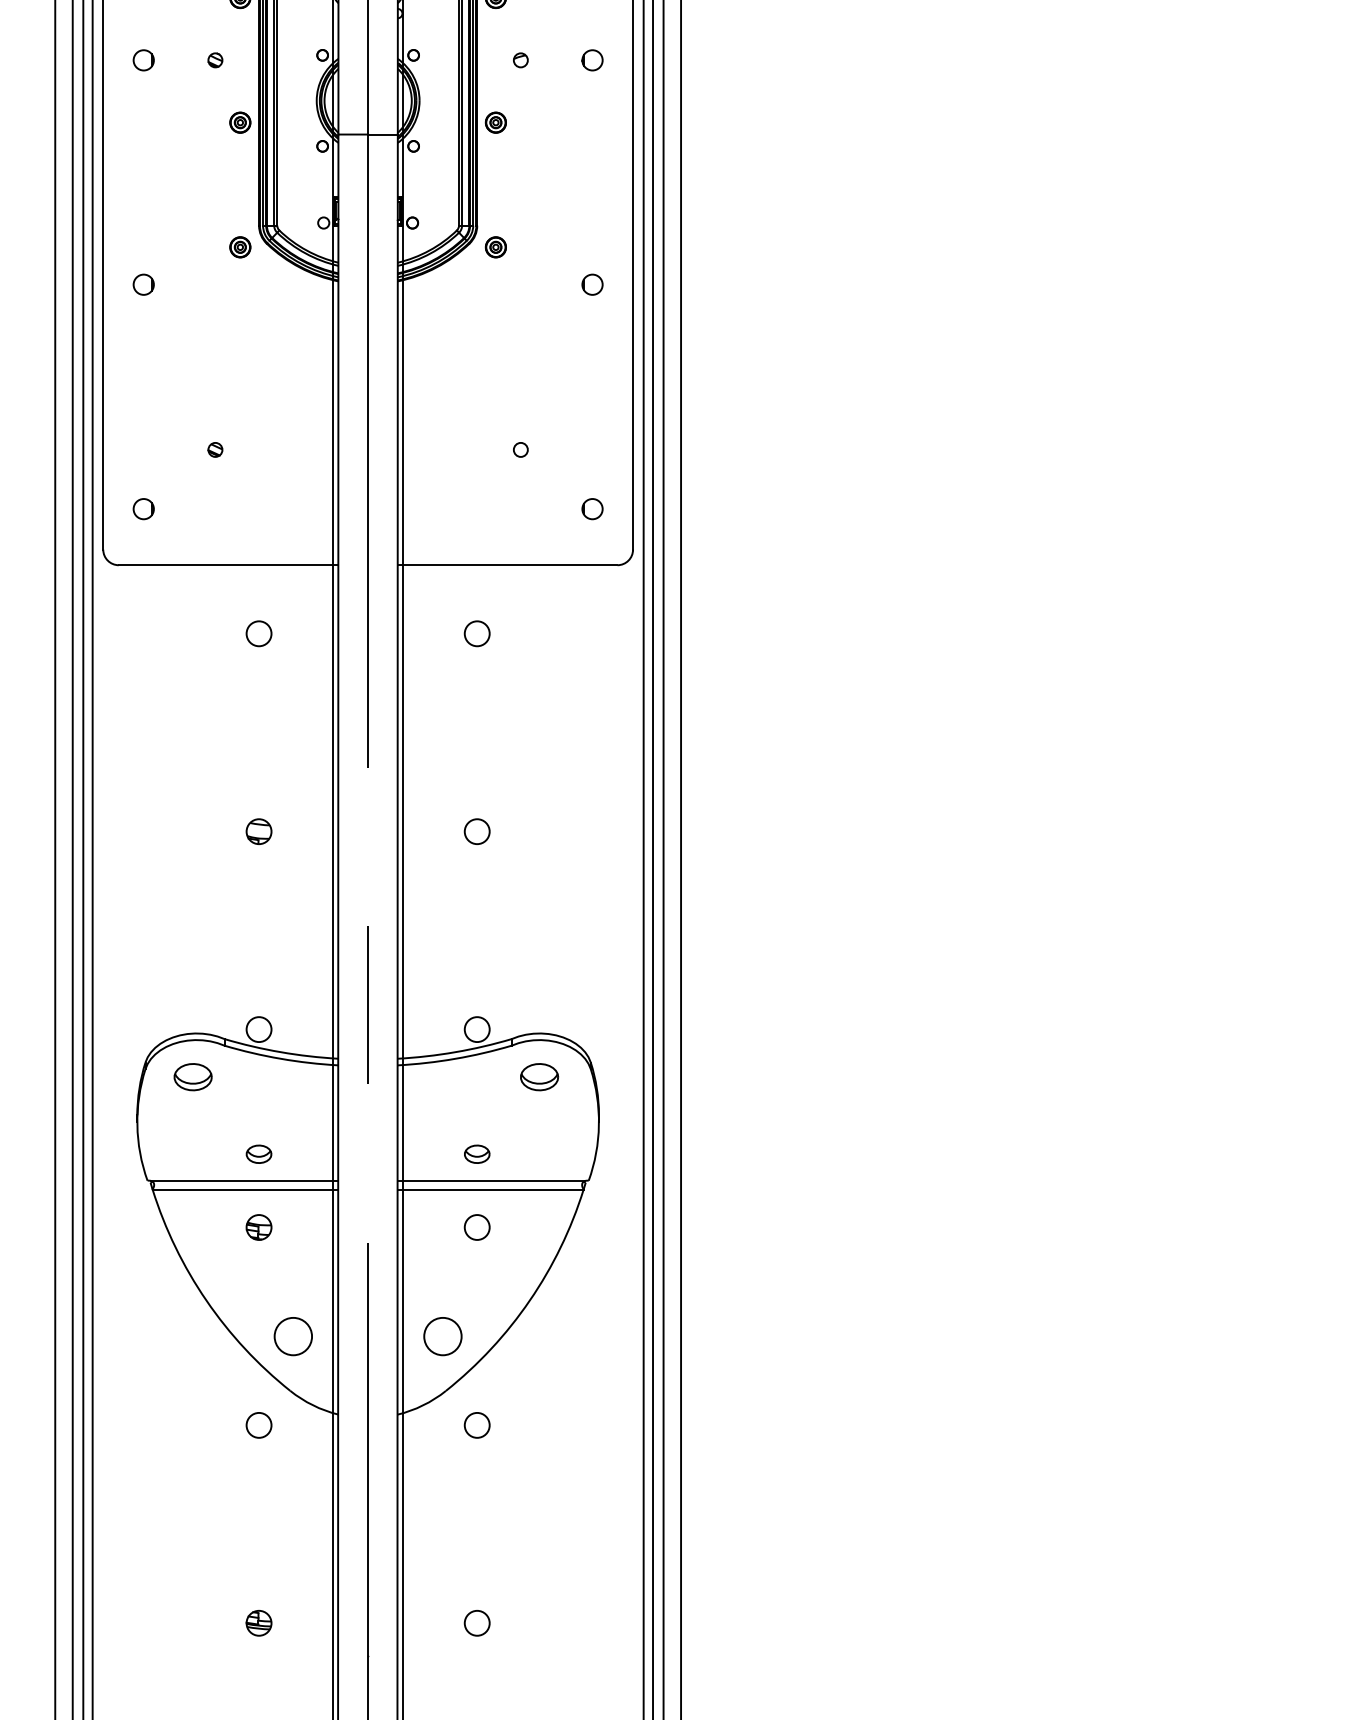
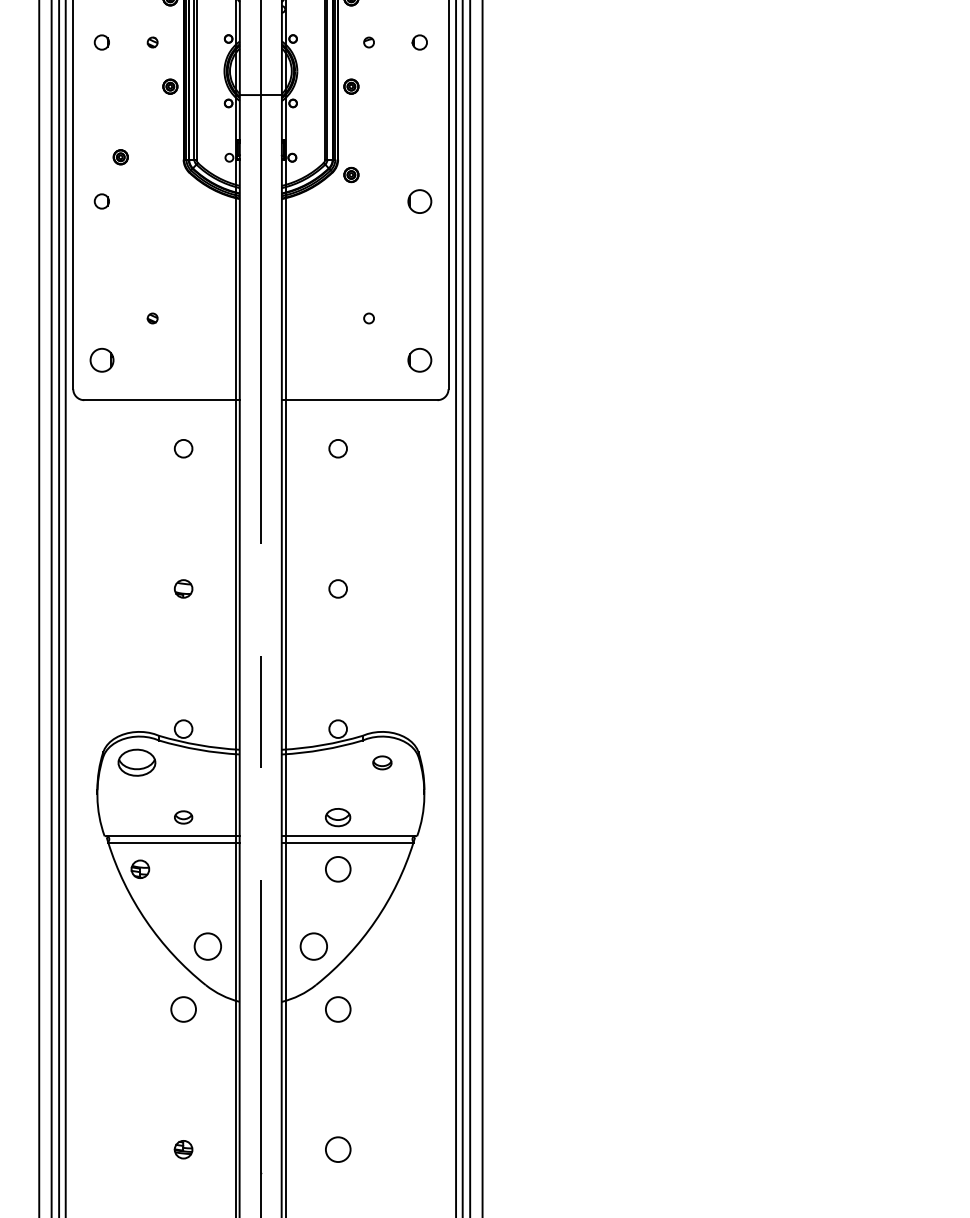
part: (240, 247) -> (120, 157), moved
circle: (592, 284) -> (419, 201), size x1.6
circle: (143, 509) -> (101, 360), size x1.6
circle: (592, 509) -> (419, 360), size x1.6
part: (192, 1077) -> (136, 763), size x1.4
part: (539, 1077) -> (382, 763), size x0.7
part: (477, 1153) -> (338, 816), size x1.4
part: (258, 1227) -> (140, 869), moved
circle: (476, 1227) -> (337, 869), size x1.4
circle: (258, 1425) -> (183, 1009), size x1.4
circle: (476, 1425) -> (337, 1009), size x1.4
circle: (476, 1623) -> (337, 1149), size x1.4

